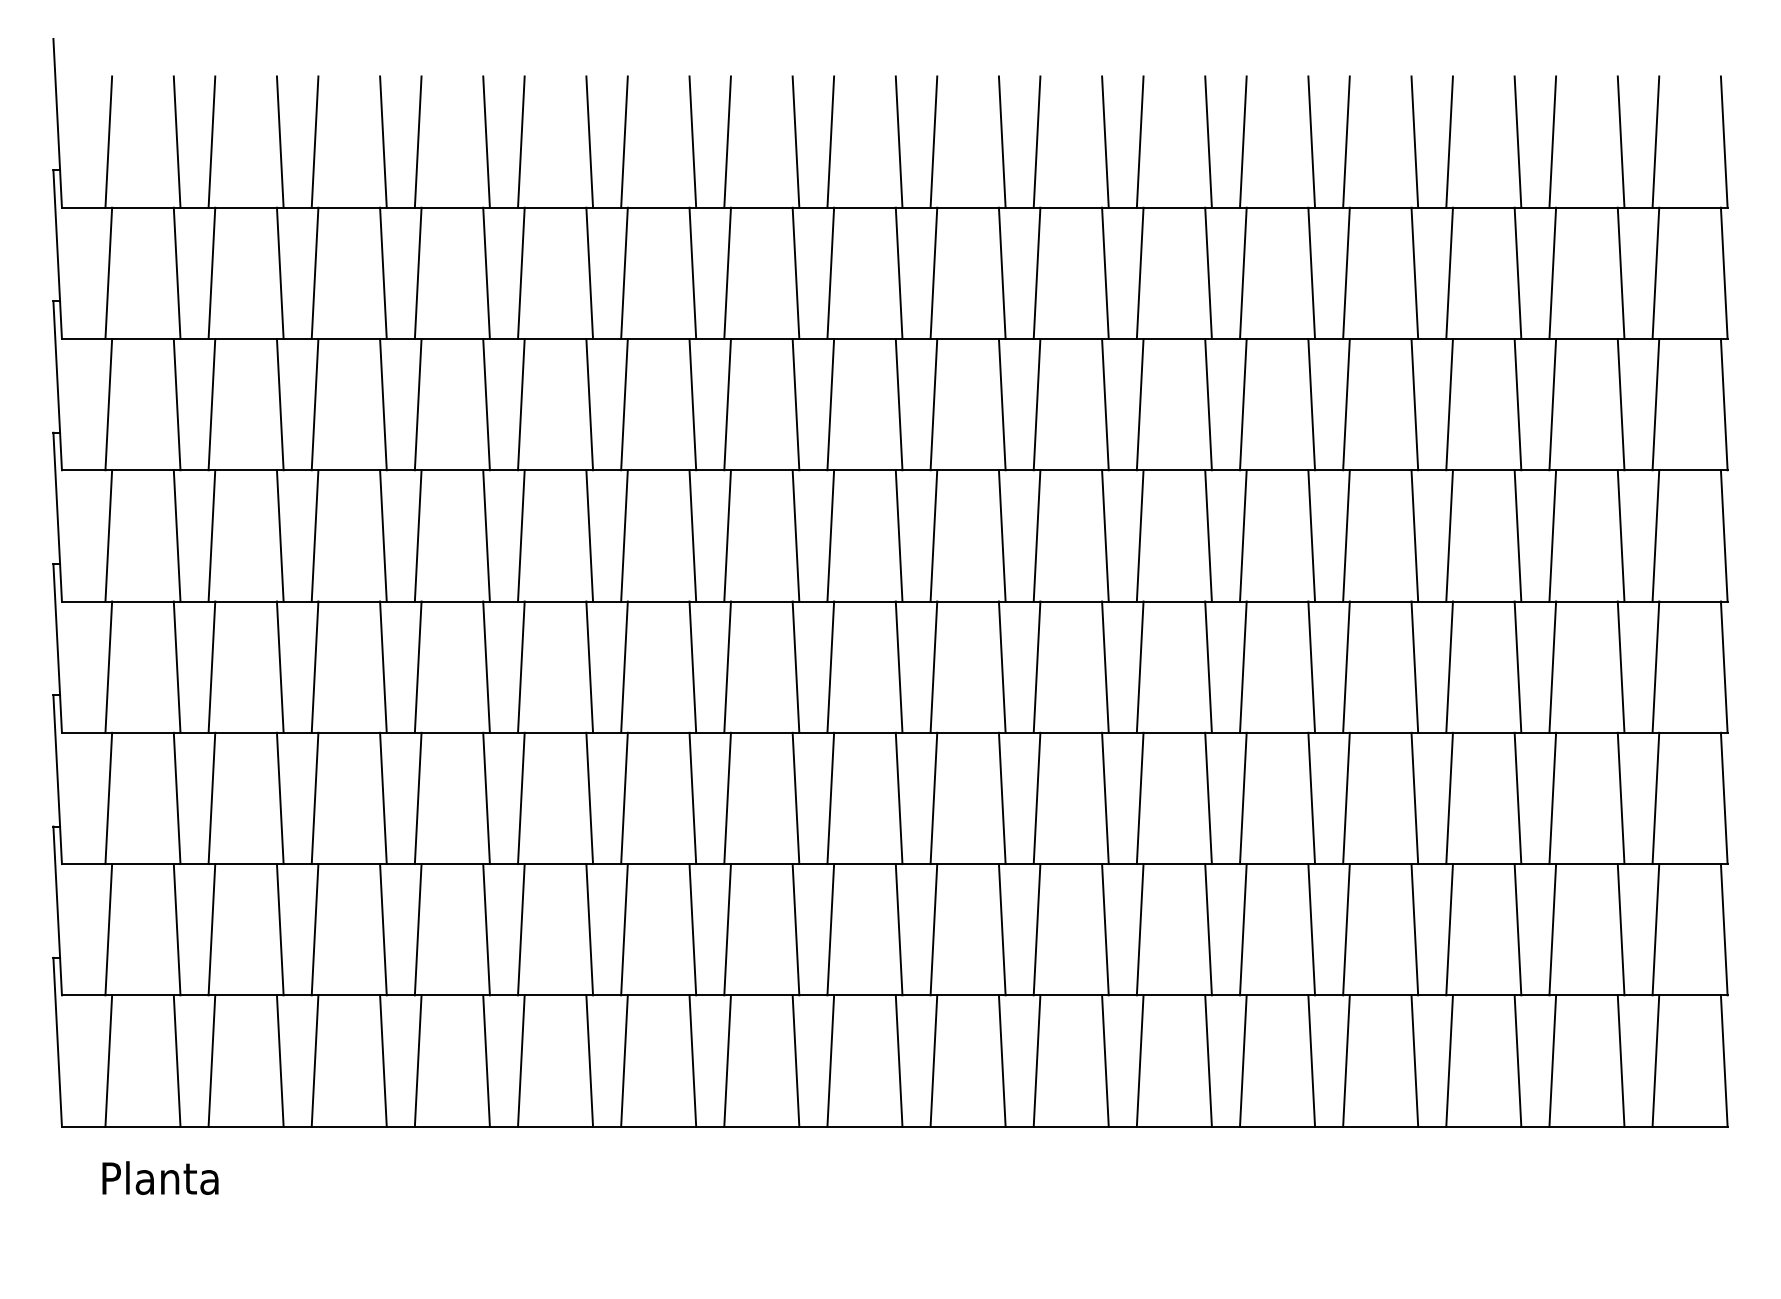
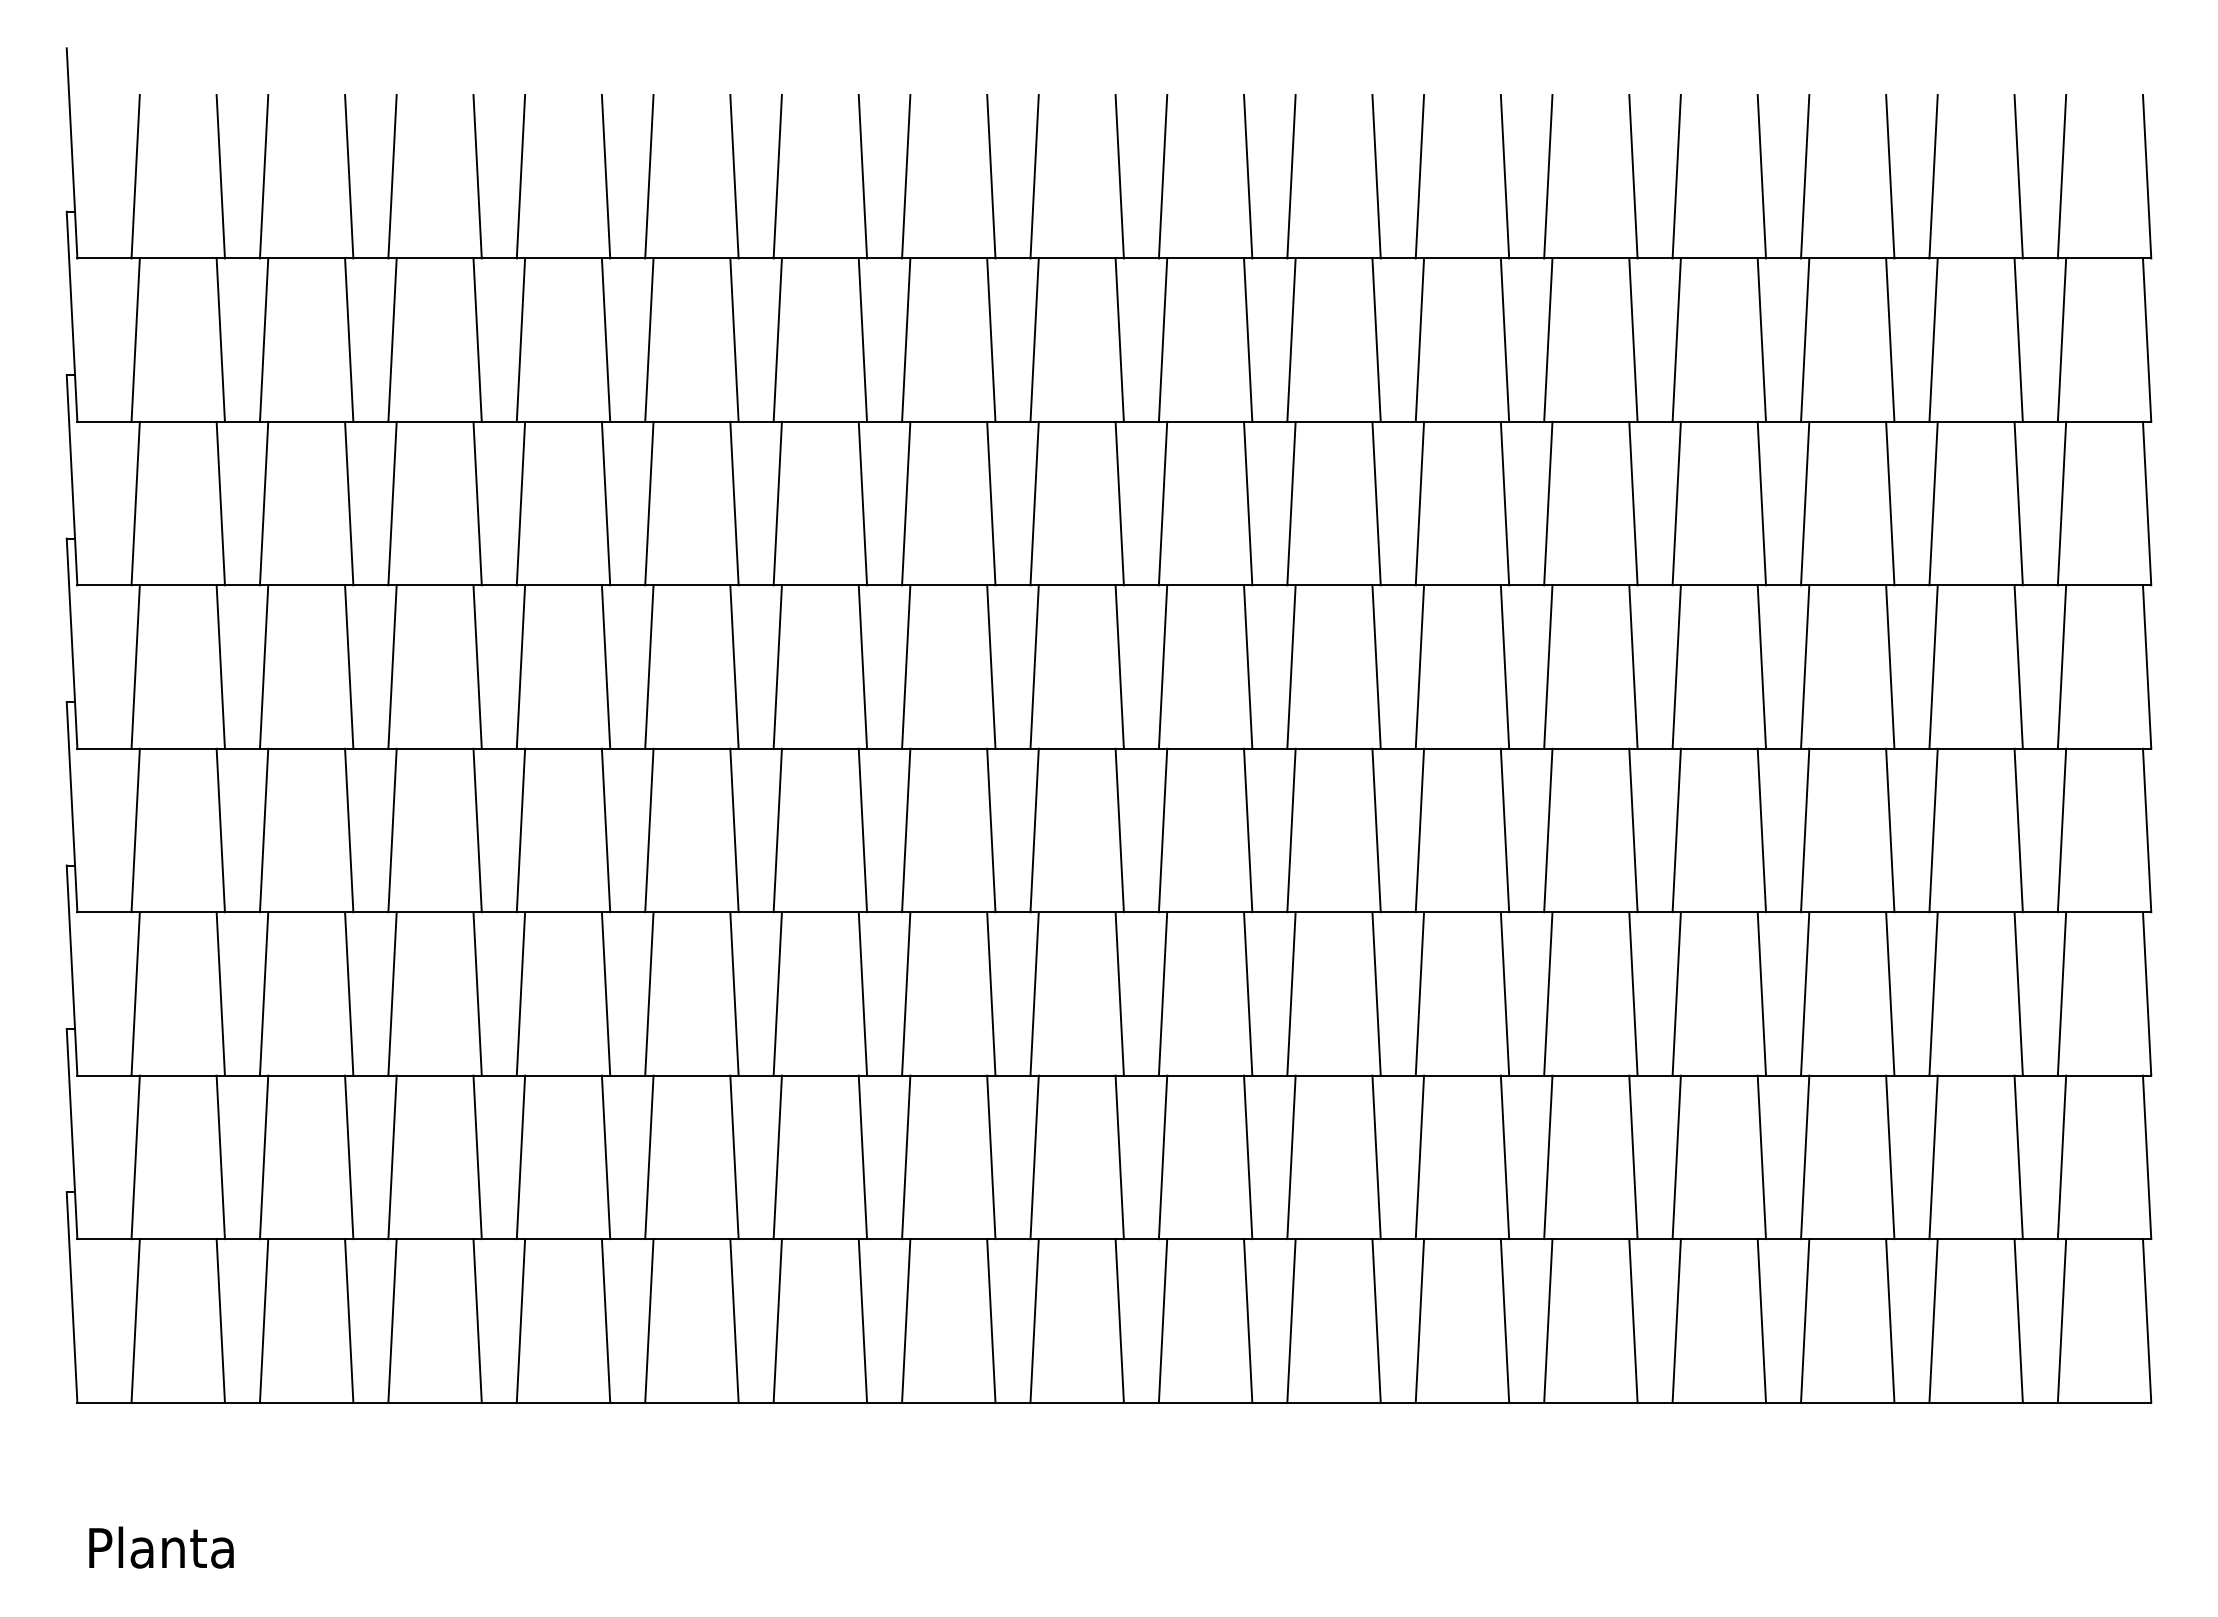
text: (160, 1177) -> (161, 1546), moved

